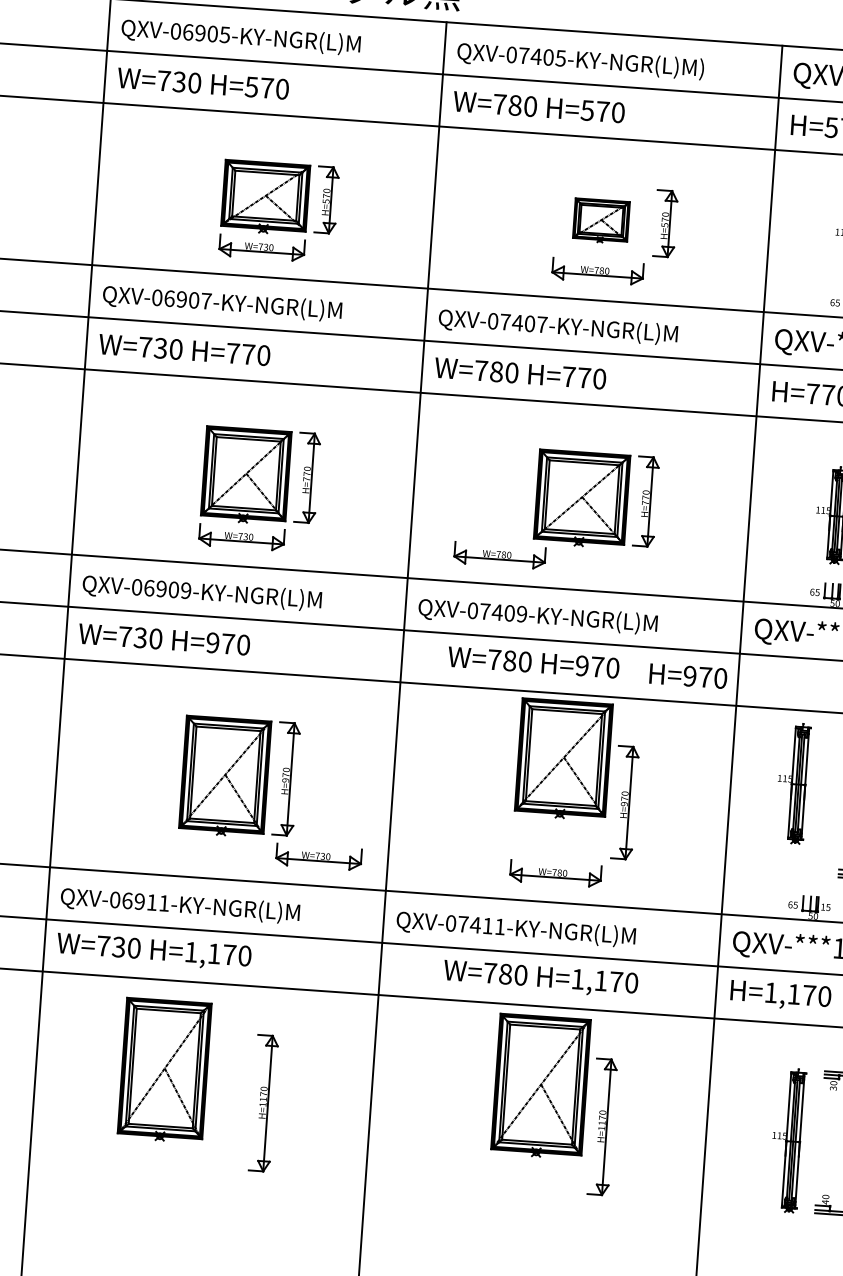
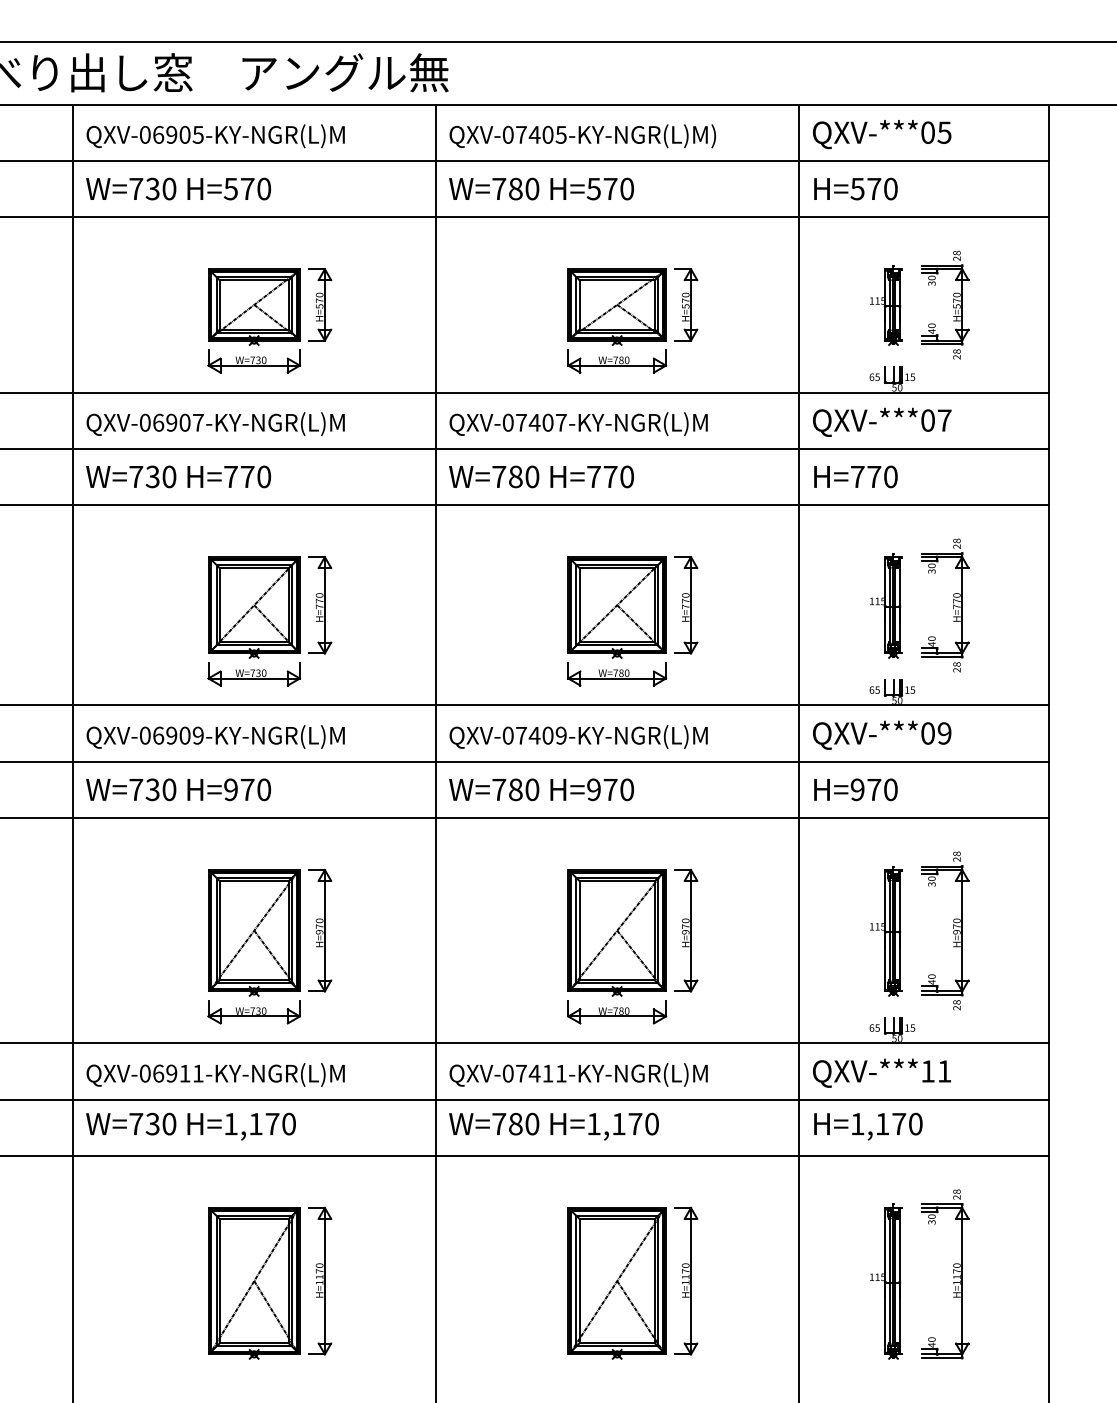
part: (600, 220) -> (616, 306), size x1.67
part: (500, 555) -> (617, 674), moved
text: (533, 662) -> (541, 789), moved
text: (688, 675) -> (855, 789), moved
part: (563, 759) -> (616, 932), moved
part: (792, 783) -> (886, 931), moved
part: (318, 857) -> (253, 1012), moved
text: (540, 978) -> (553, 1126), moved
part: (164, 1070) -> (254, 1283), moved
part: (540, 1086) -> (616, 1283), moved

